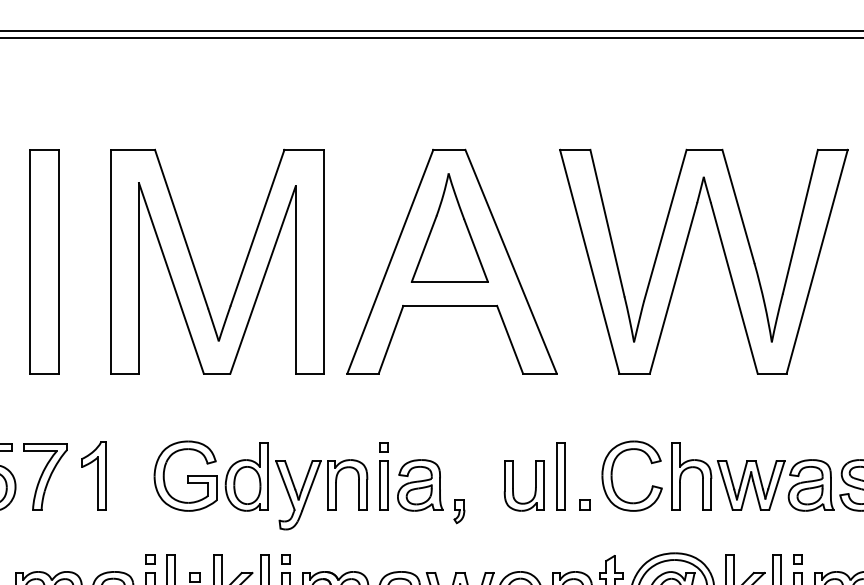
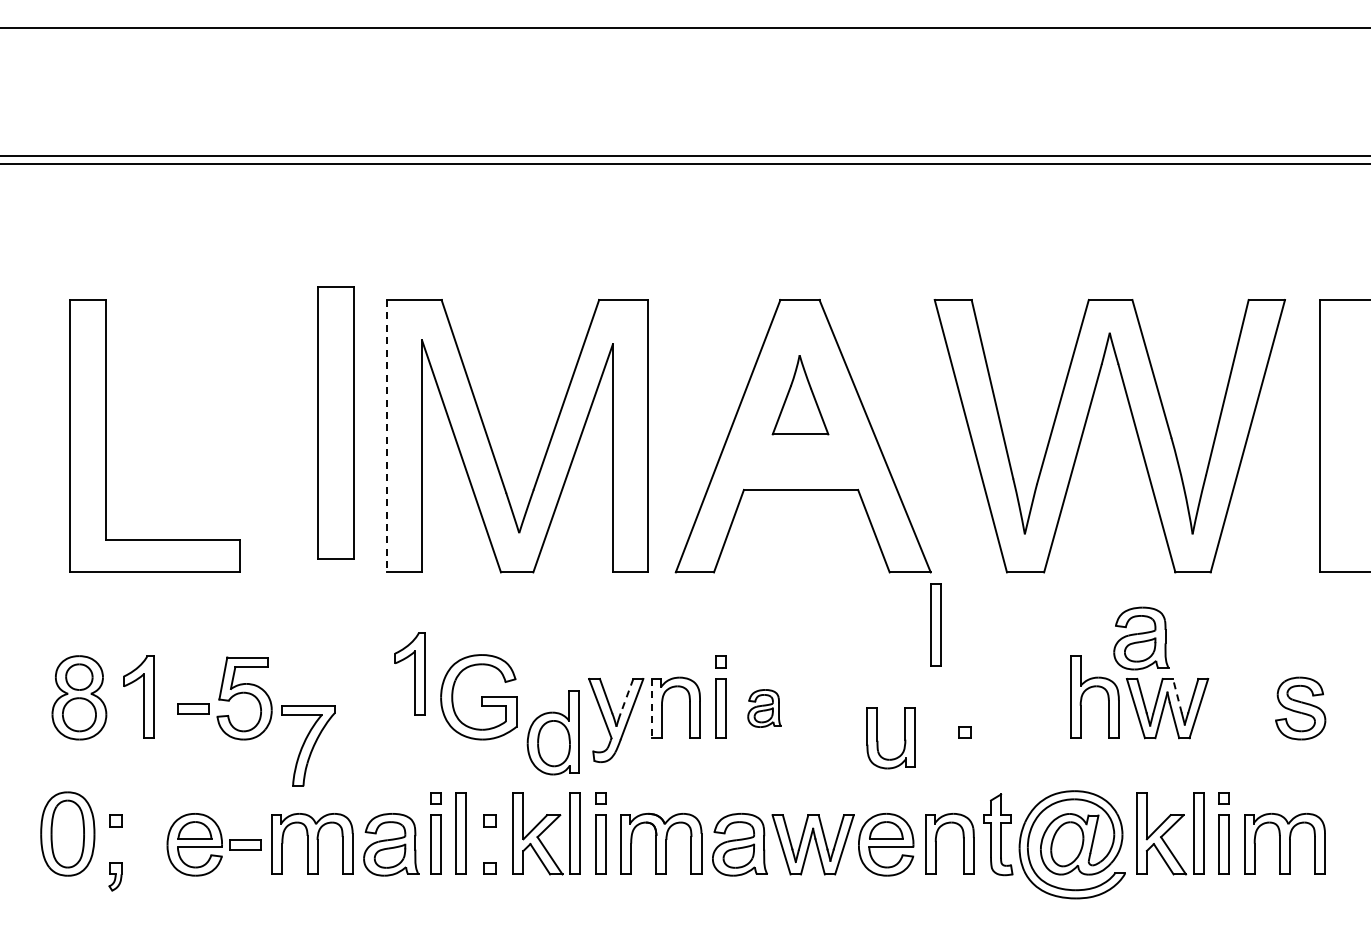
part: (449, 227) -> (800, 394), size x0.6
part: (44, 261) -> (335, 422), moved
line: (110, 262) -> (387, 436), solid -> dashed
part: (93, 475) -> (409, 673), moved
line: (306, 475) -> (626, 696), solid -> dashed
part: (560, 475) -> (935, 624), moved
line: (759, 475) -> (1177, 696), solid -> dashed
part: (45, 476) -> (308, 745), moved
part: (246, 476) -> (552, 732), moved
part: (612, 476) -> (998, 697), removed
line: (327, 485) -> (651, 708), solid -> dashed
part: (420, 485) -> (764, 708), size x0.6
part: (811, 485) -> (1141, 638), moved
part: (513, 488) -> (878, 741), moved
part: (459, 511) -> (812, 740), removed

